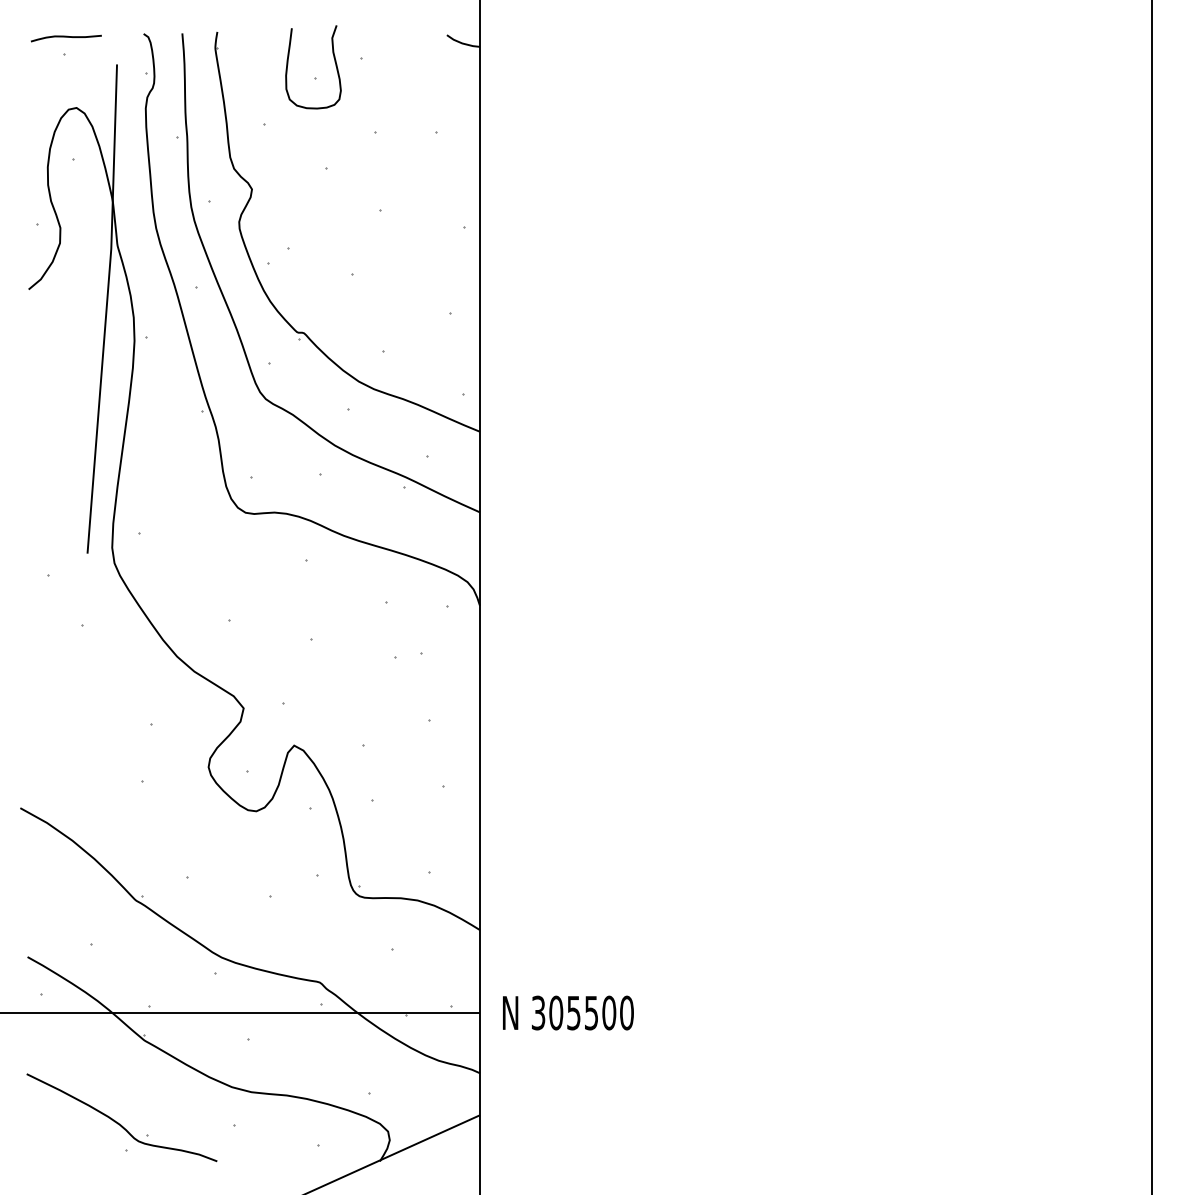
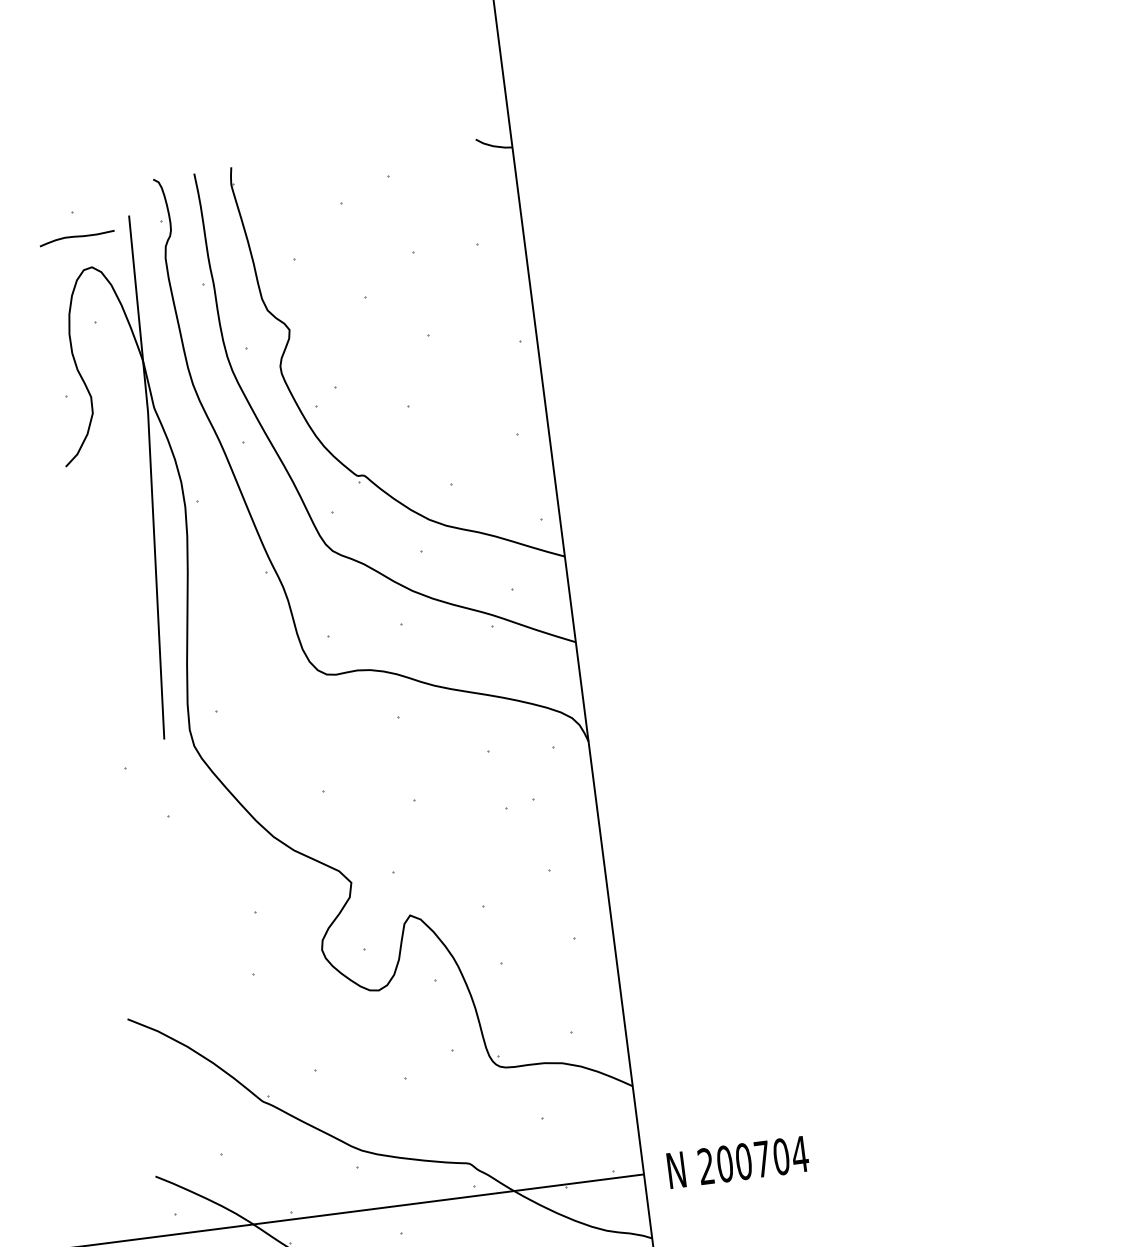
curve: (66, 37) -> (77, 237), moved
curve: (334, 62) -> (359, 183), removed
text: (582, 1012) -> (752, 1159), 305500 -> 200704

